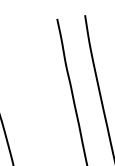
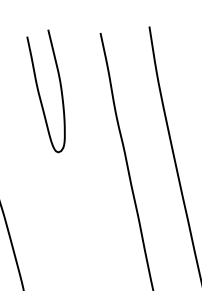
curve: (23, 54) -> (41, 95), added

